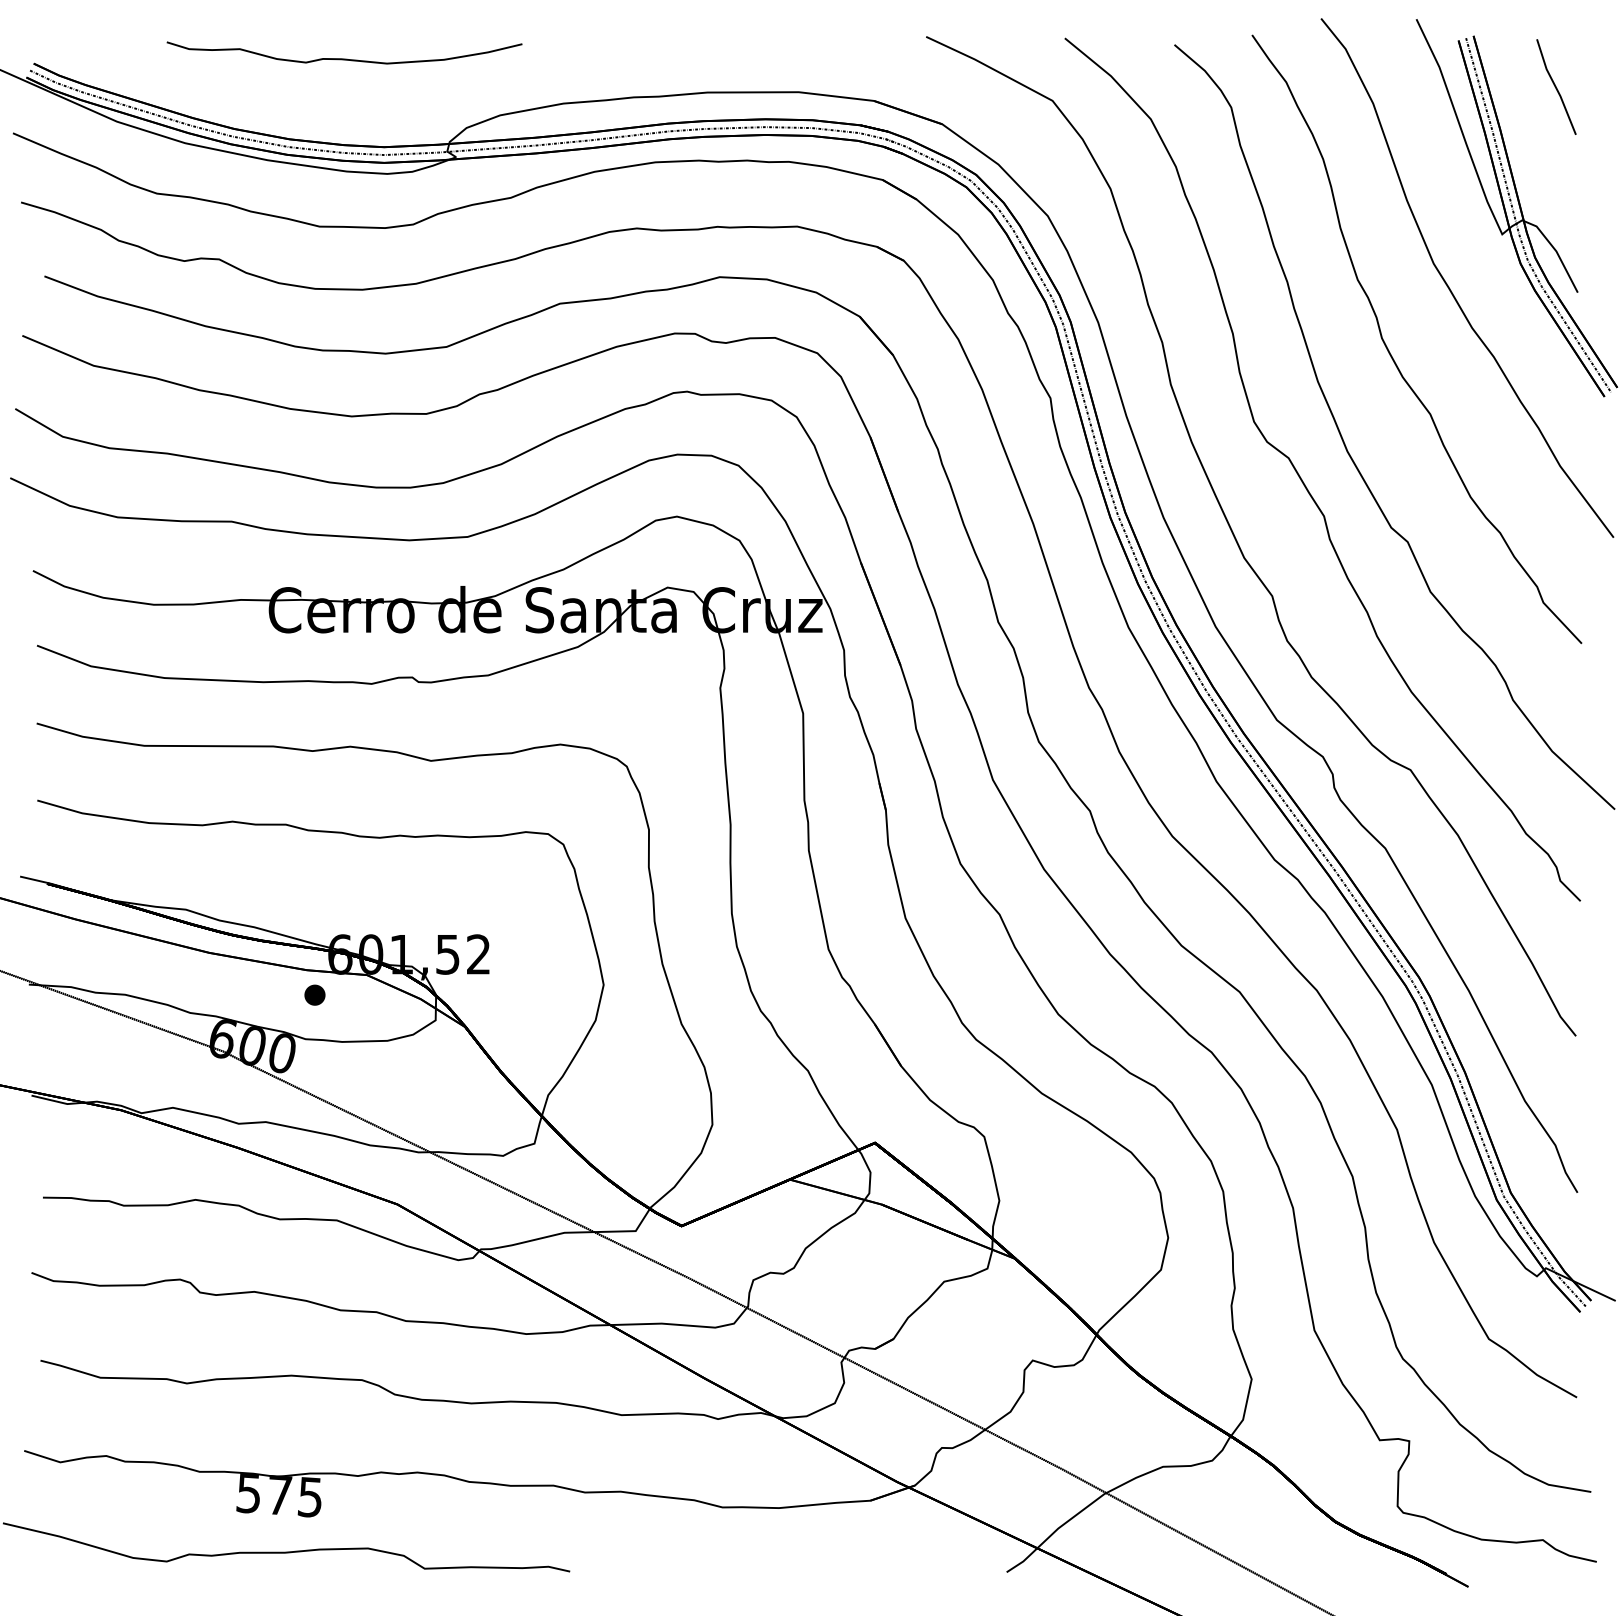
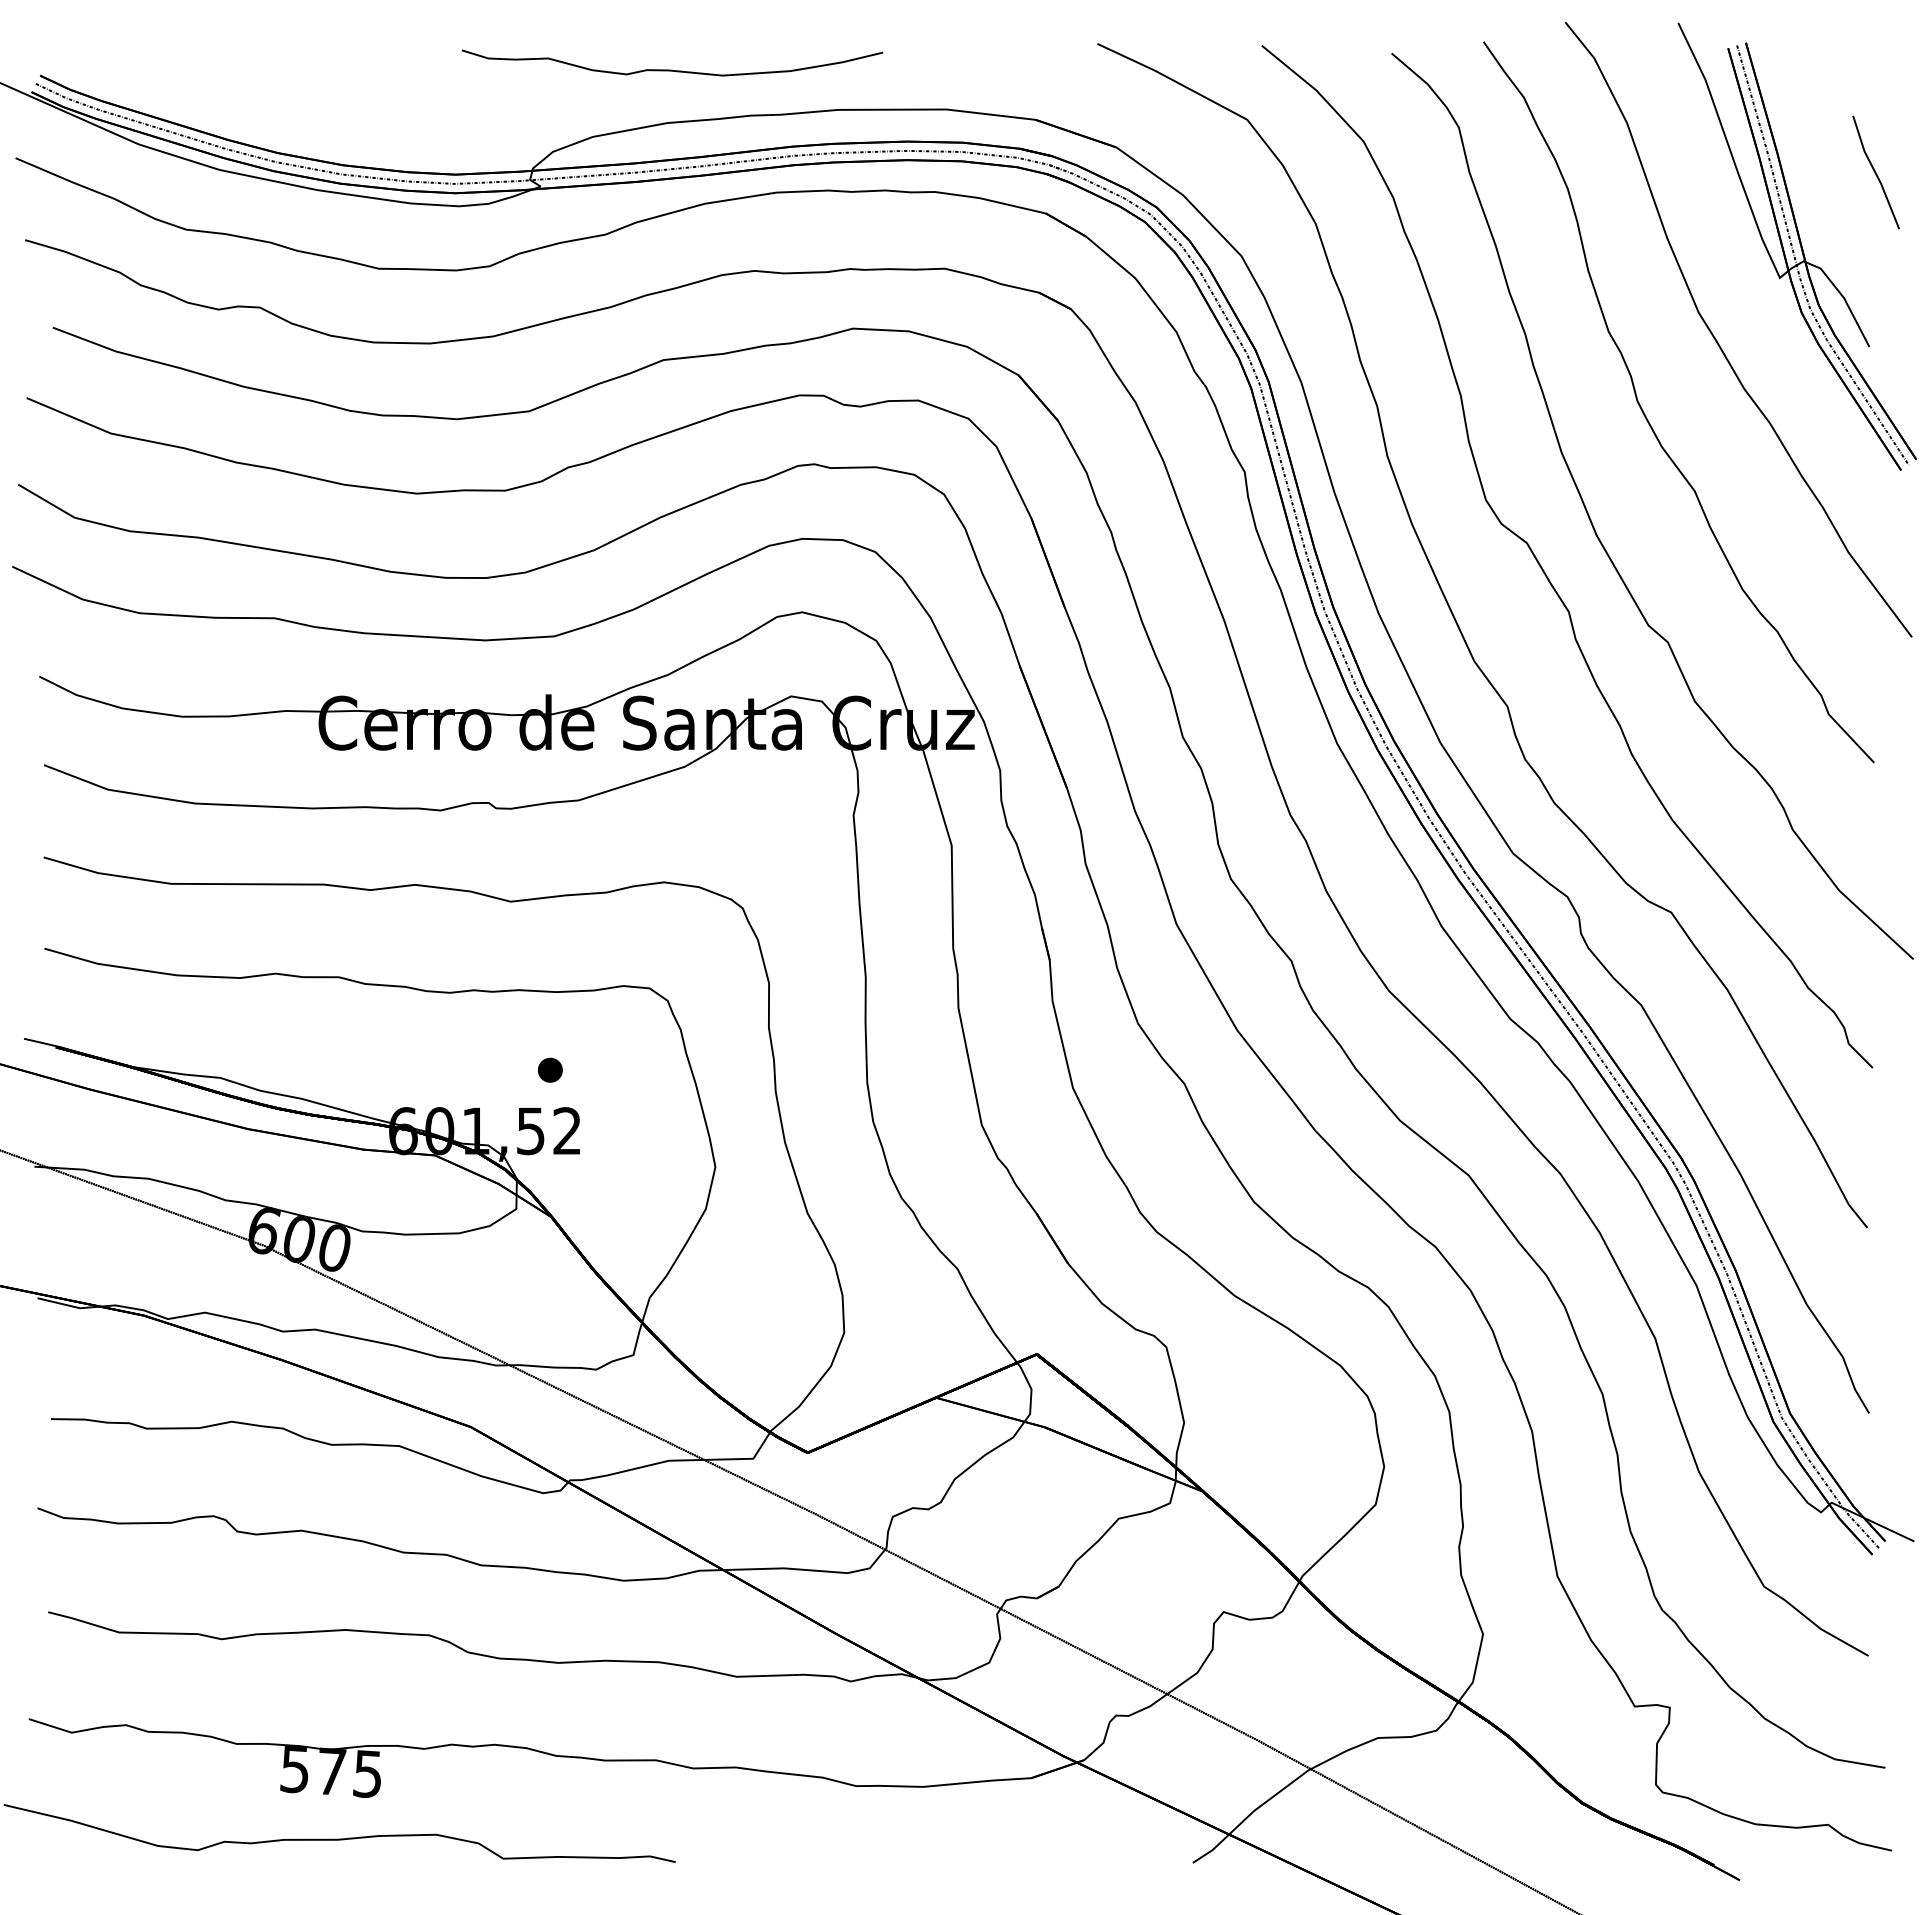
curve: (344, 58) -> (672, 69), moved
line: (1555, 87) -> (1875, 172), moved
part: (315, 994) -> (550, 1069), moved

